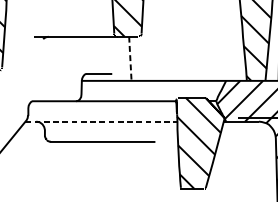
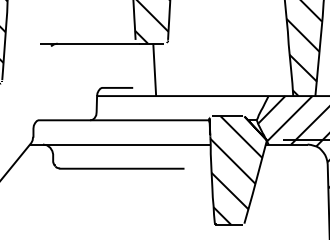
line: (130, 59) -> (154, 70), dashed -> solid
line: (101, 121) -> (120, 144), dashed -> solid

